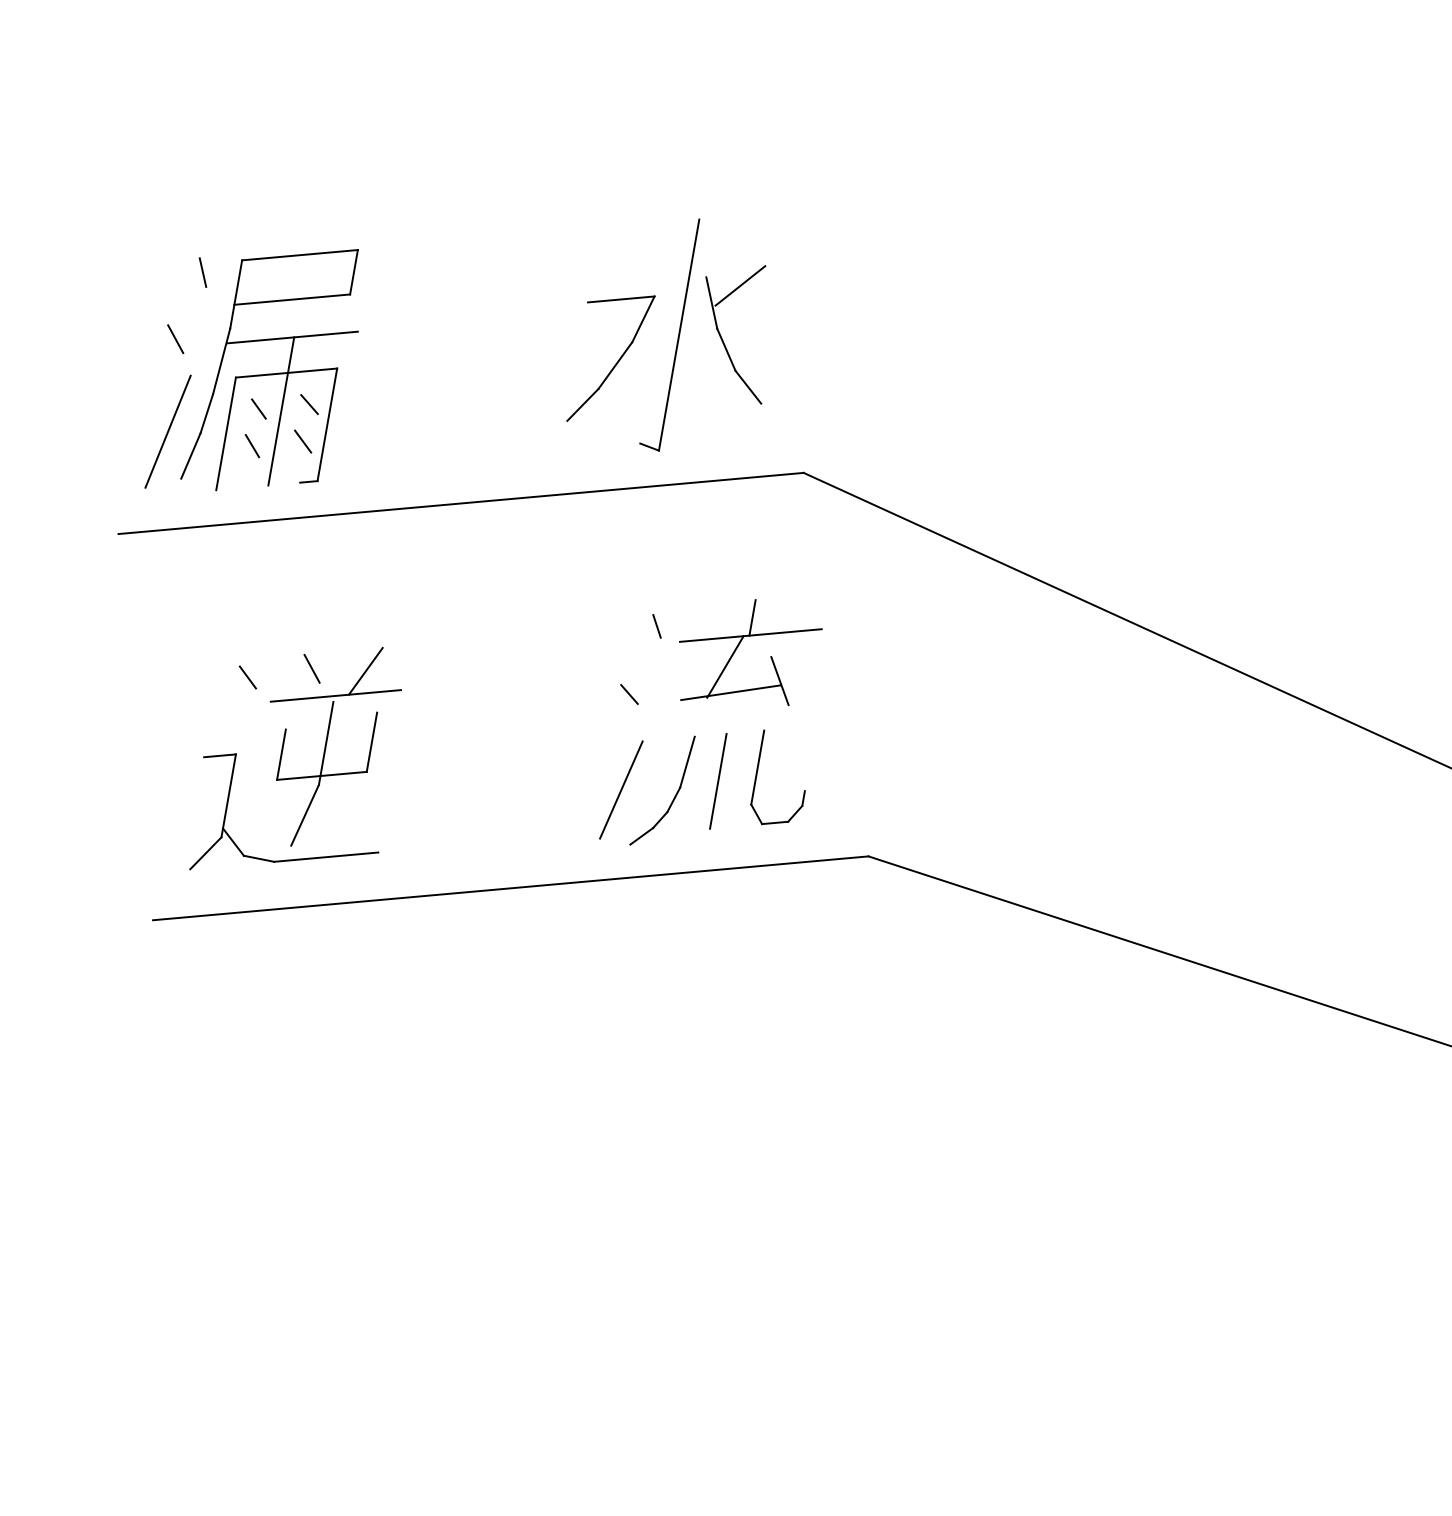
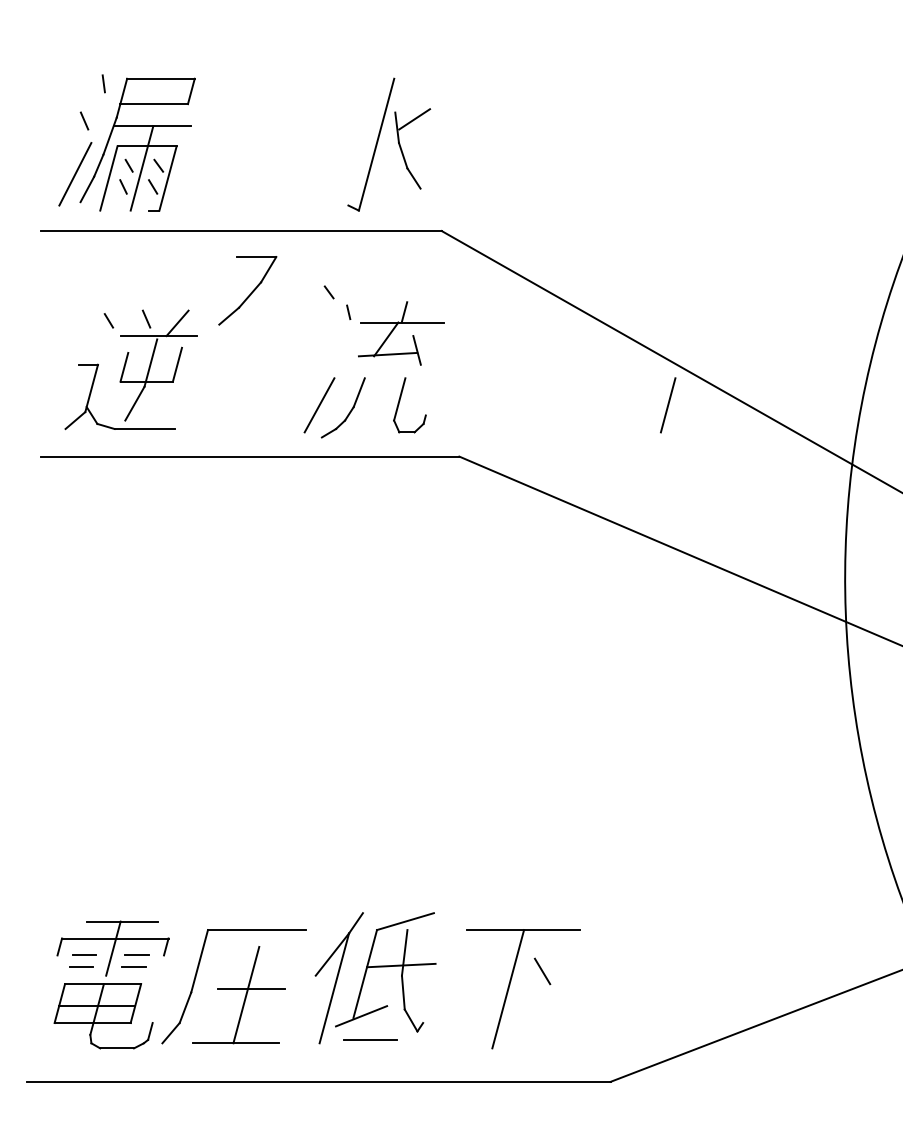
part: (610, 358) -> (247, 290), moved
line: (628, 694) -> (328, 292), moved
line: (718, 781) -> (668, 405), moved

